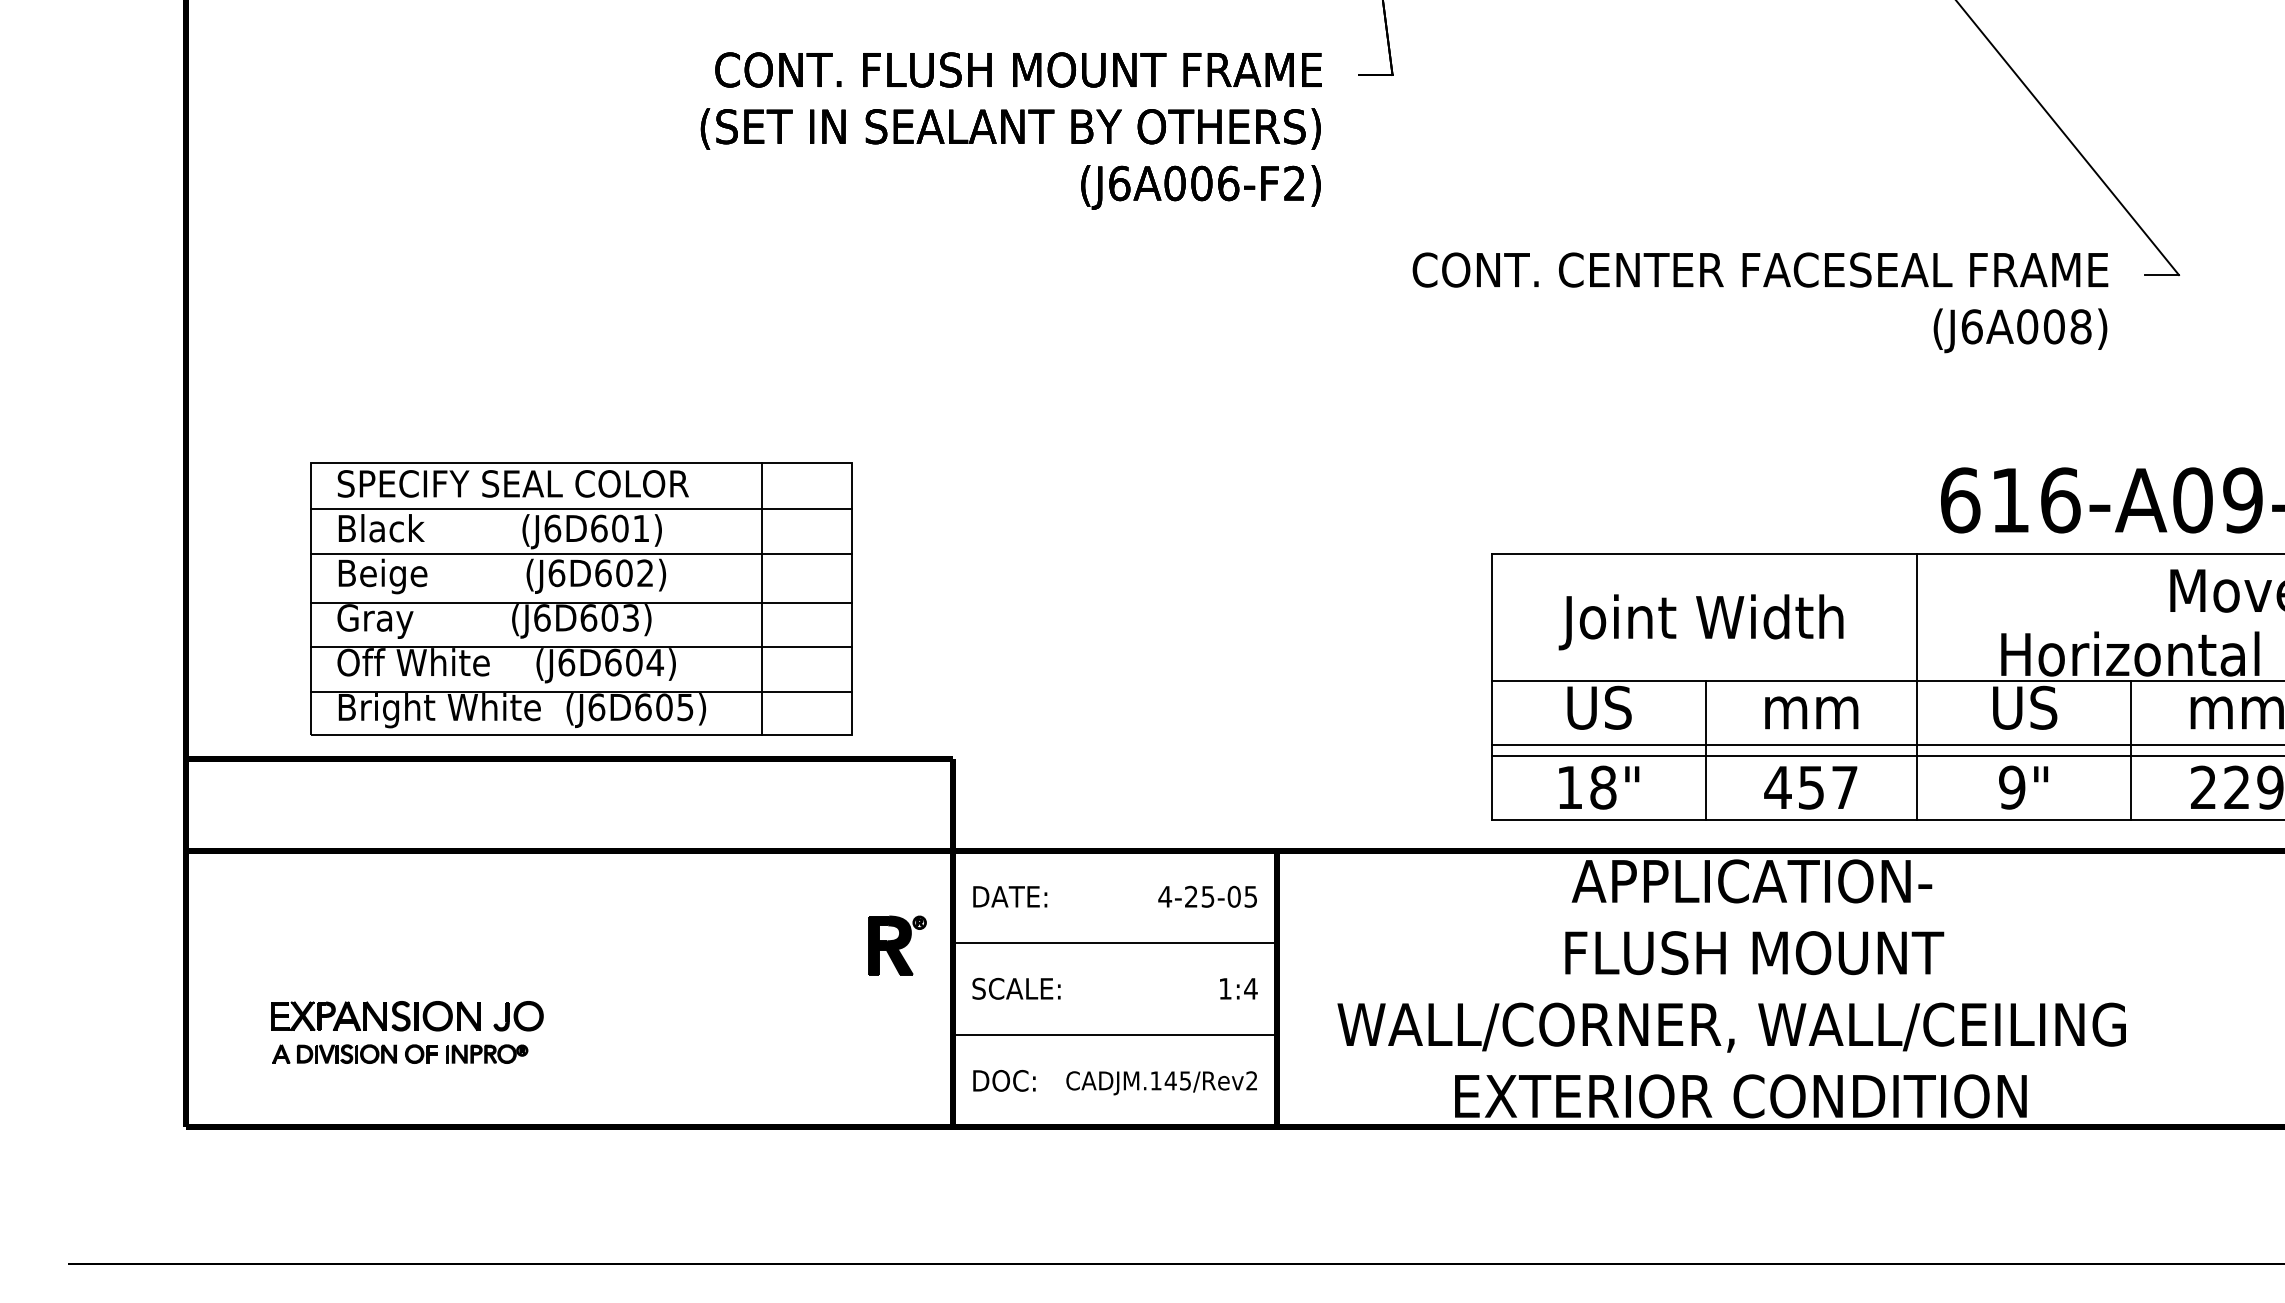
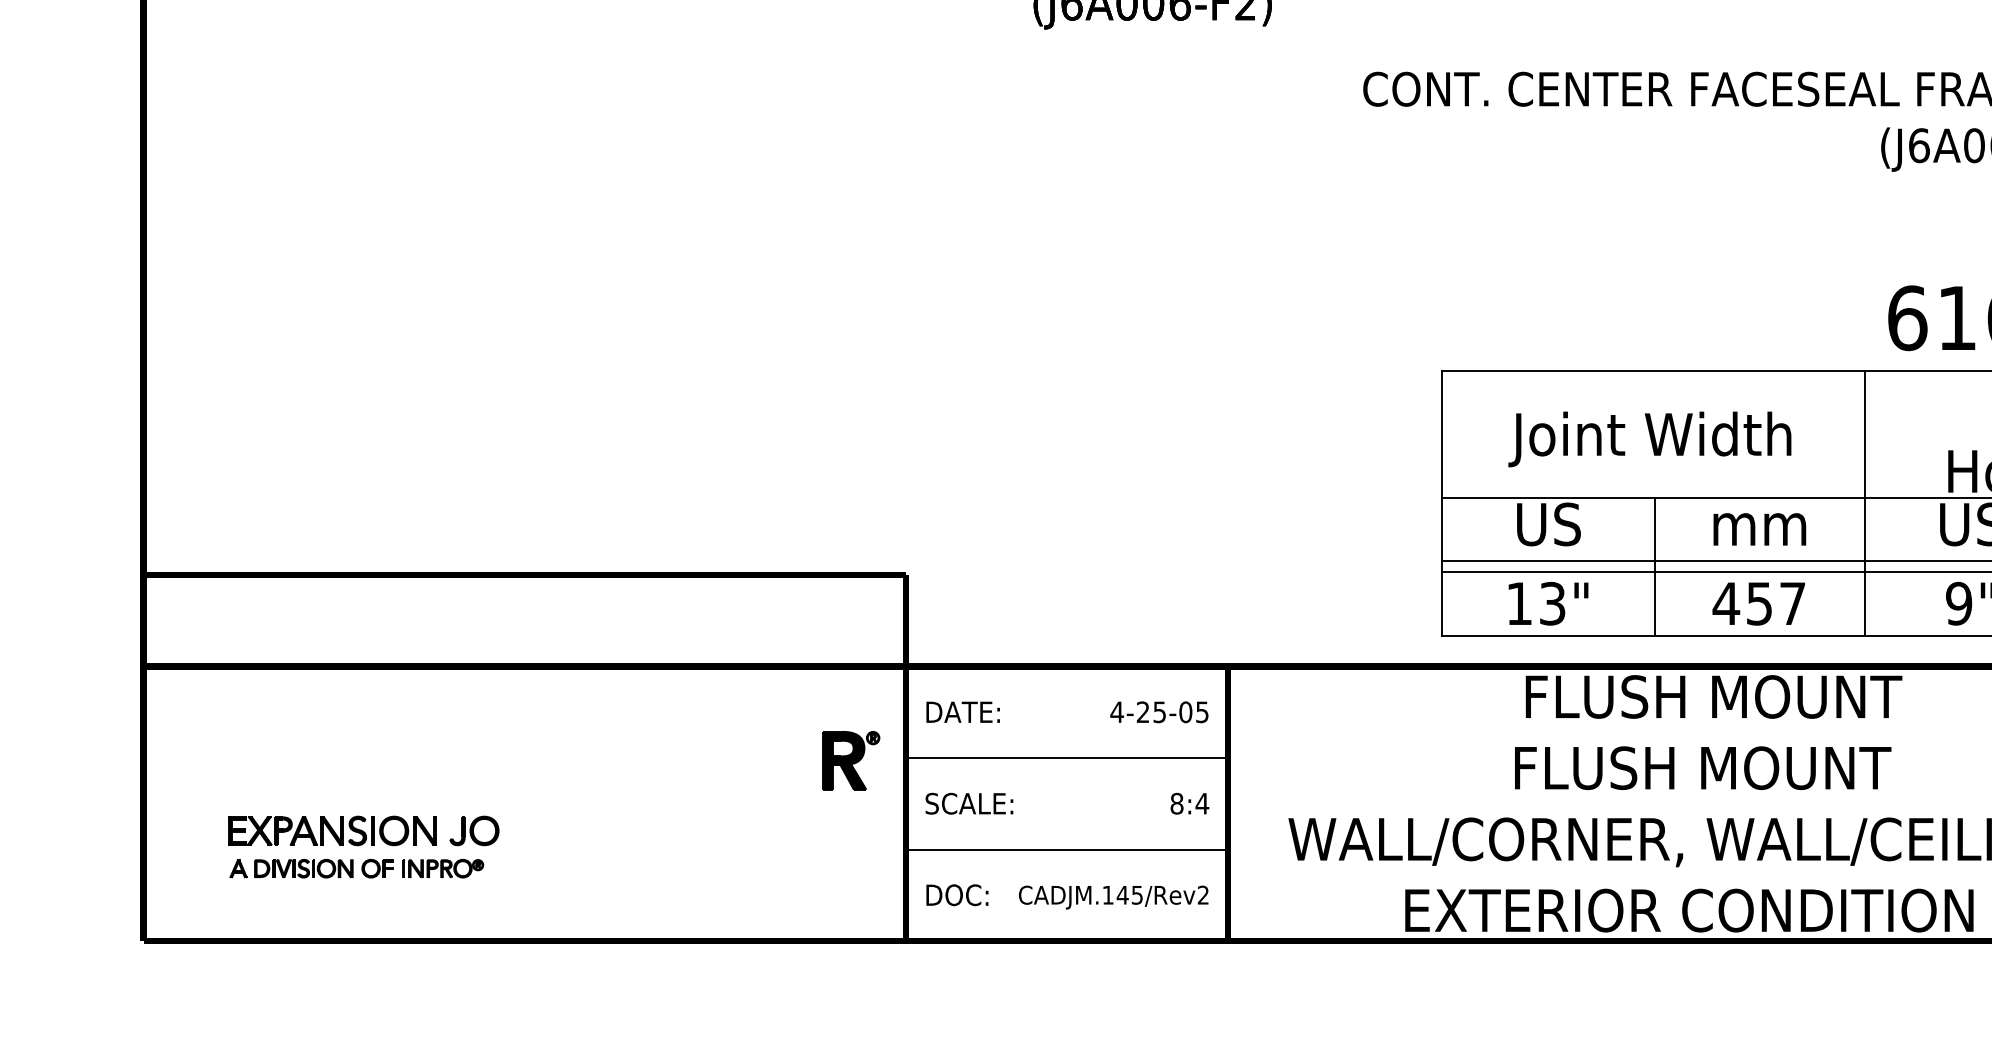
part: (581, 598) -> (536, 415), removed
text: (1603, 787) -> (1552, 603), 18" -> 13"
text: (1763, 881) -> (1711, 697), APPLICATION- -> FLUSH MOUNT
text: (1225, 988) -> (1177, 803), 1:4 -> 8:4

